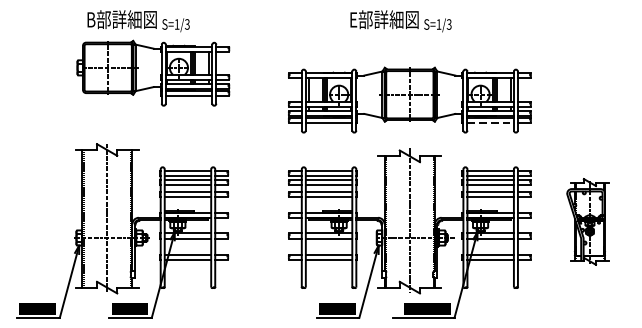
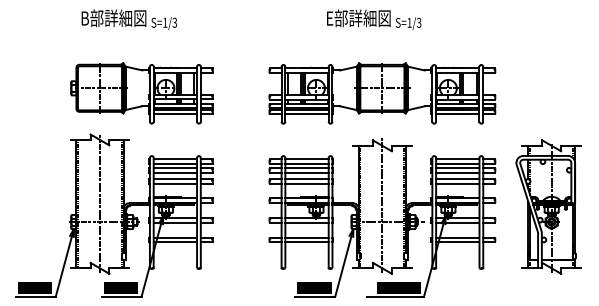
part: (152, 73) -> (141, 93), moved
line: (490, 122) -> (457, 114), dashed -> solid
part: (587, 221) -> (548, 206), size x1.67

